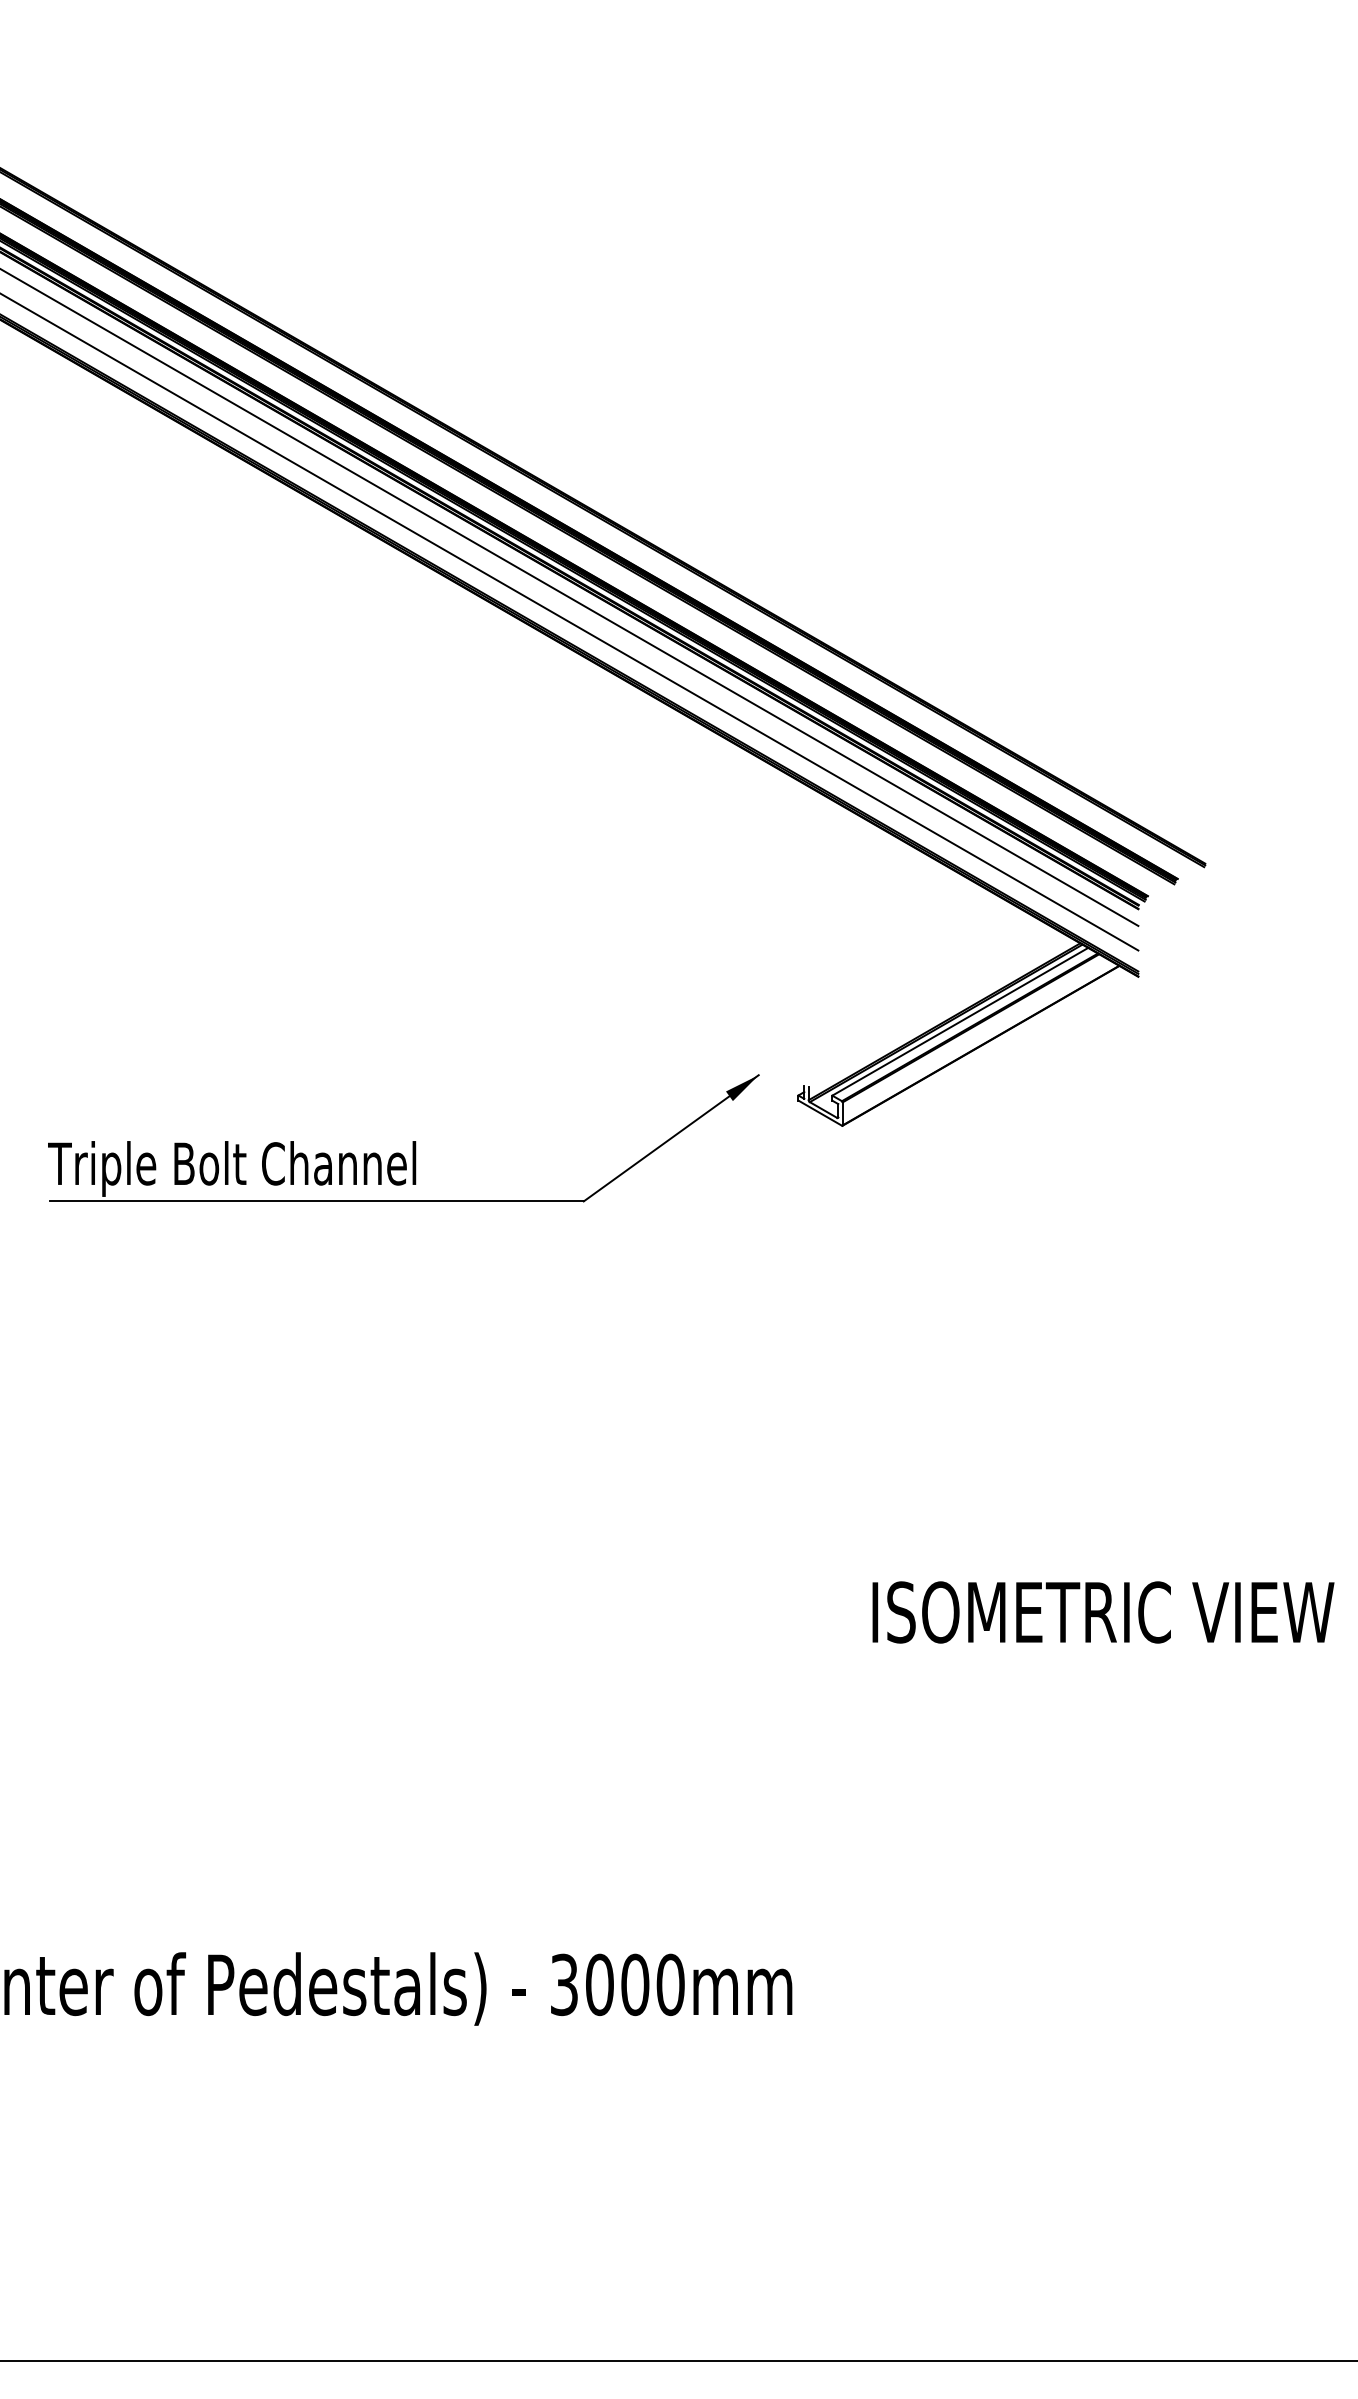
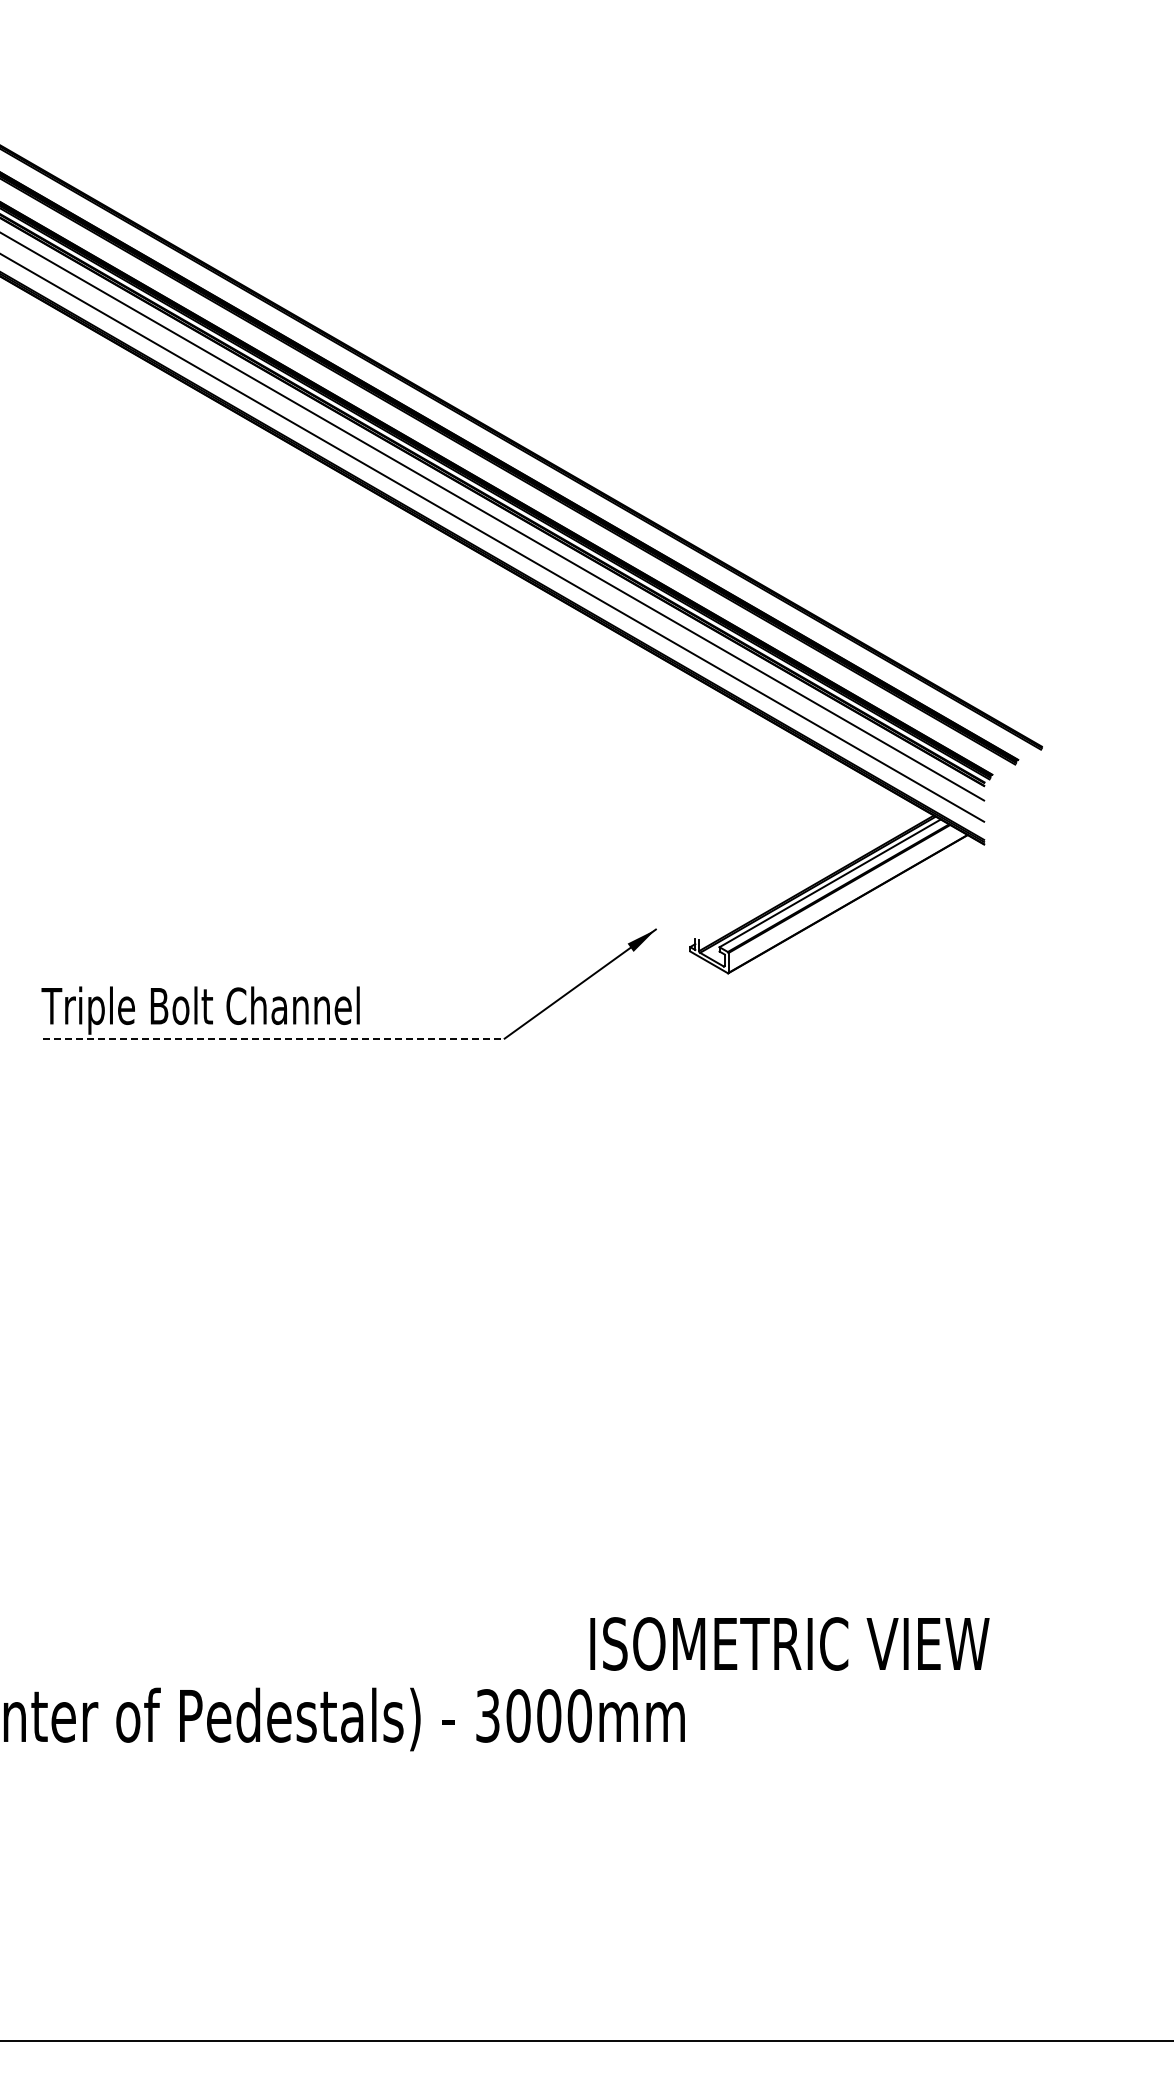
line: (317, 1201) -> (274, 1038), solid -> dashed
text: (1102, 1611) -> (789, 1643), moved

